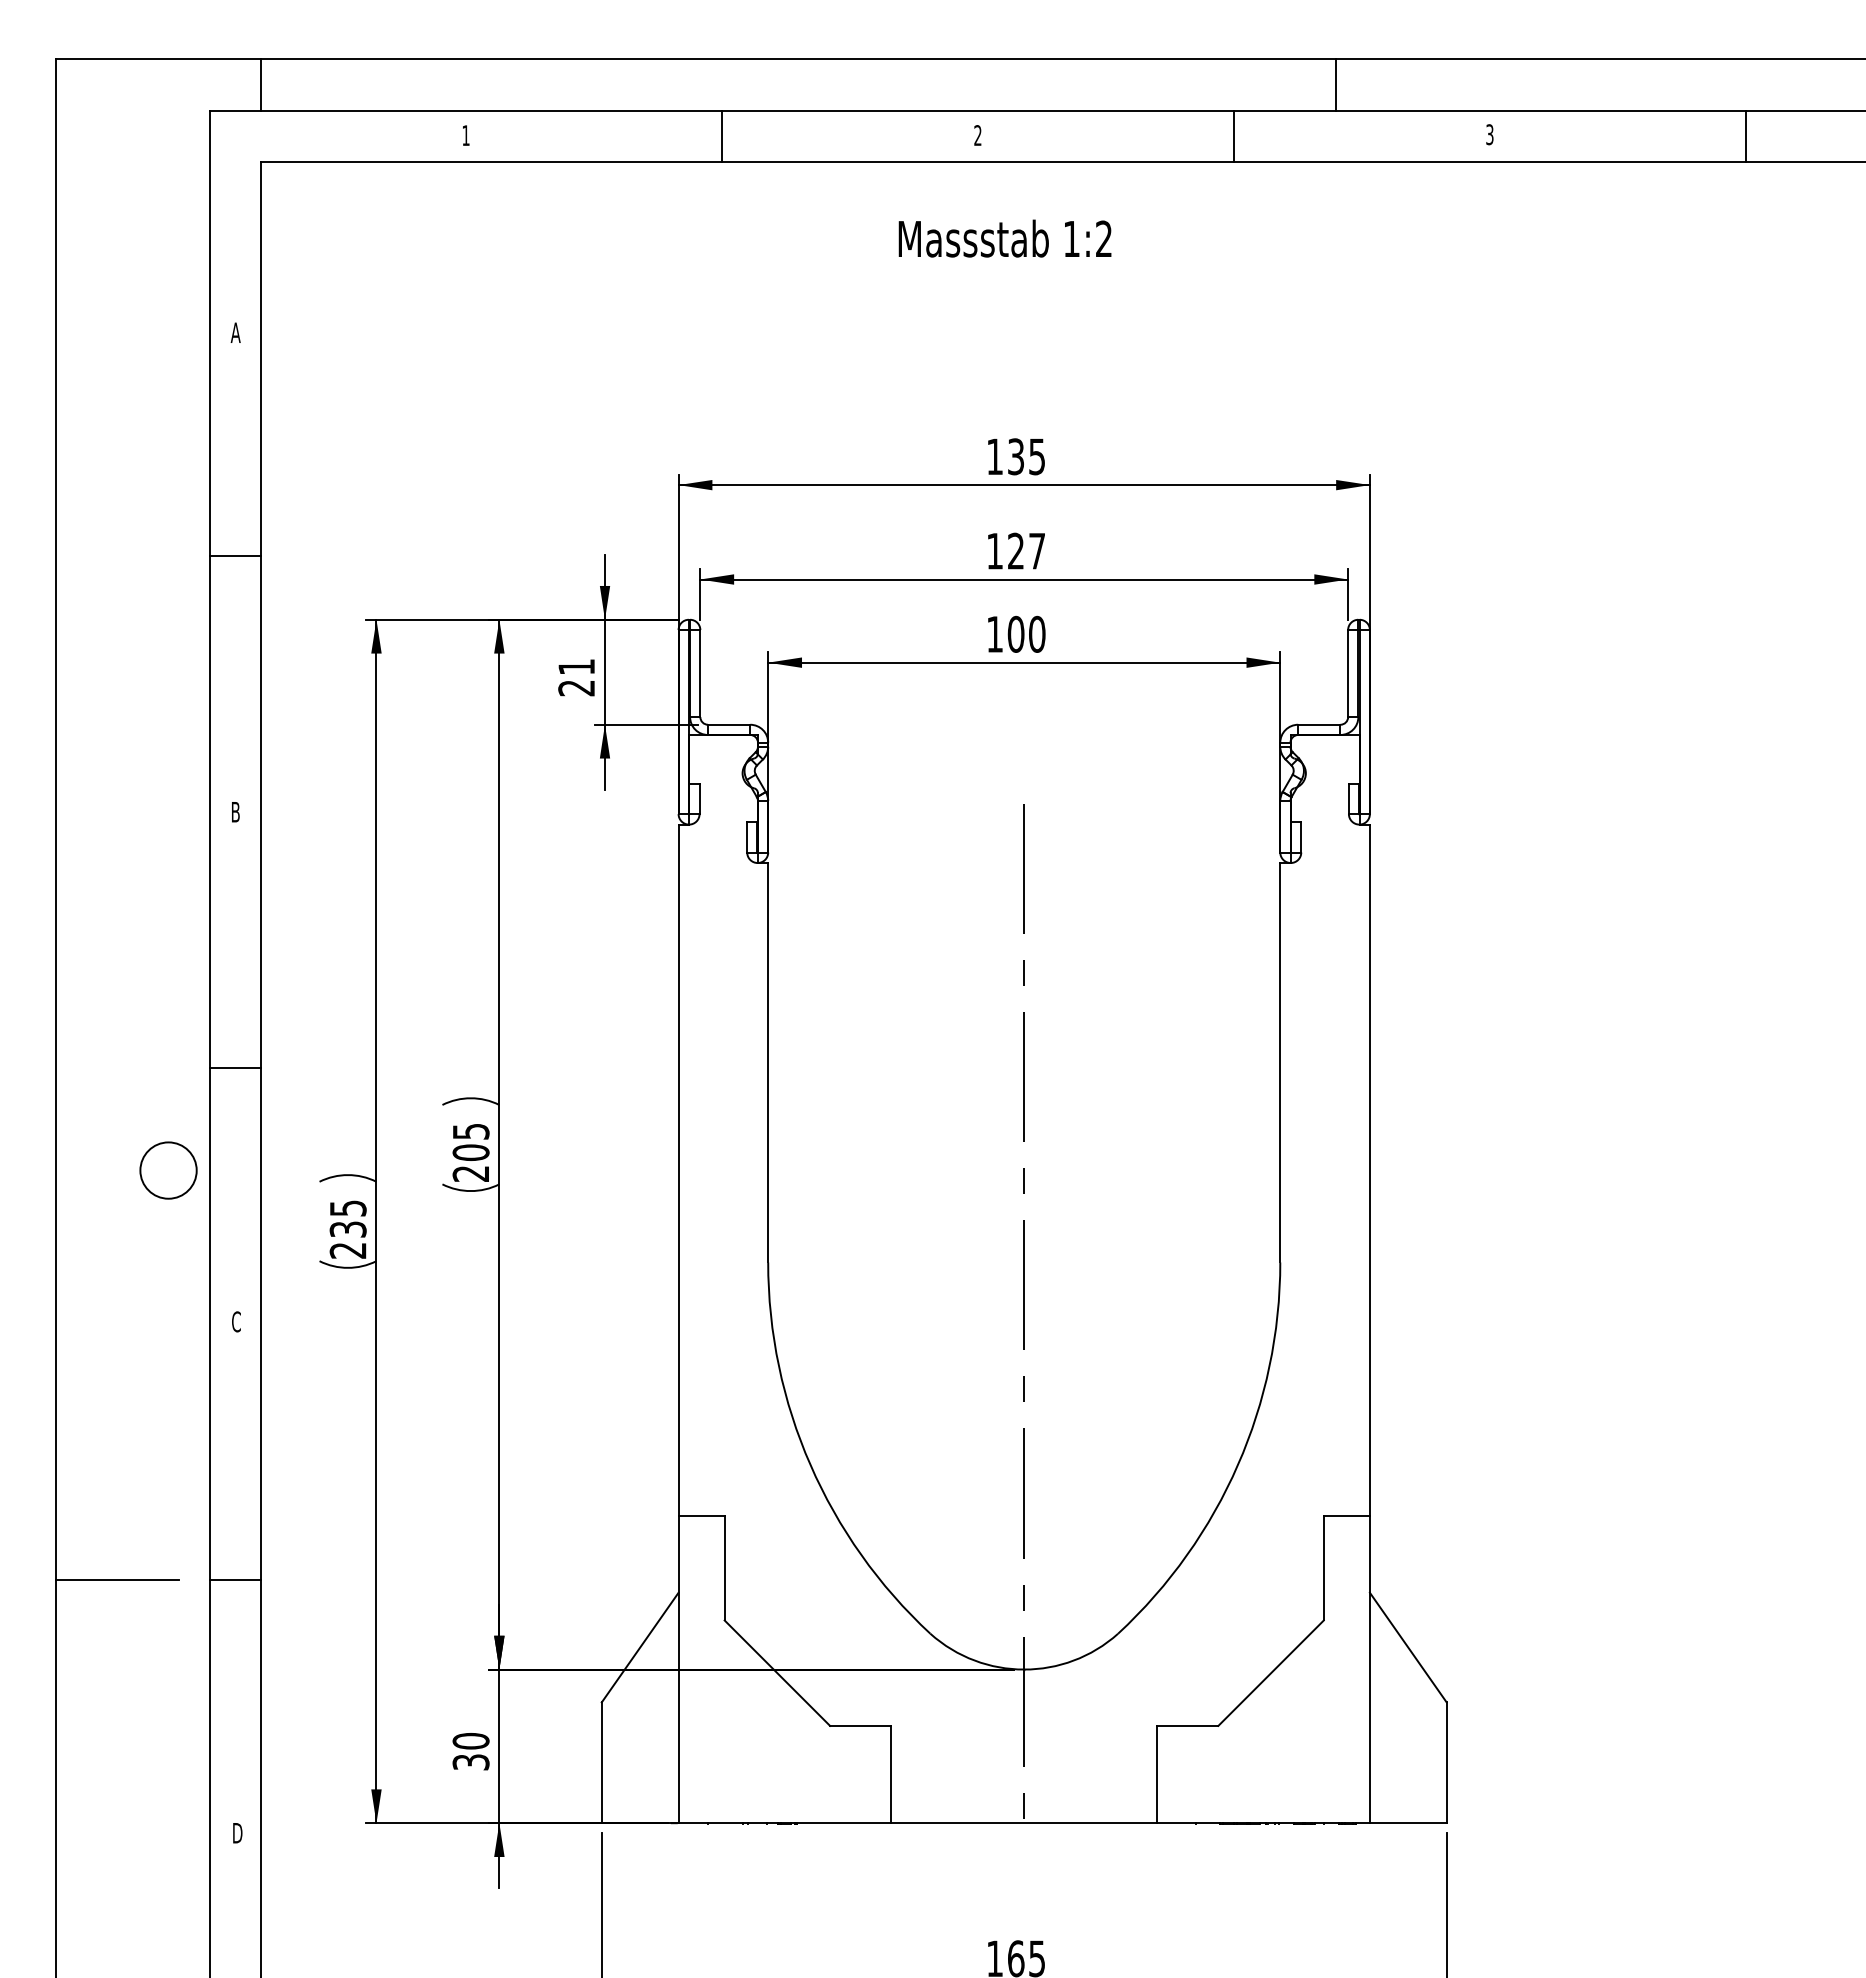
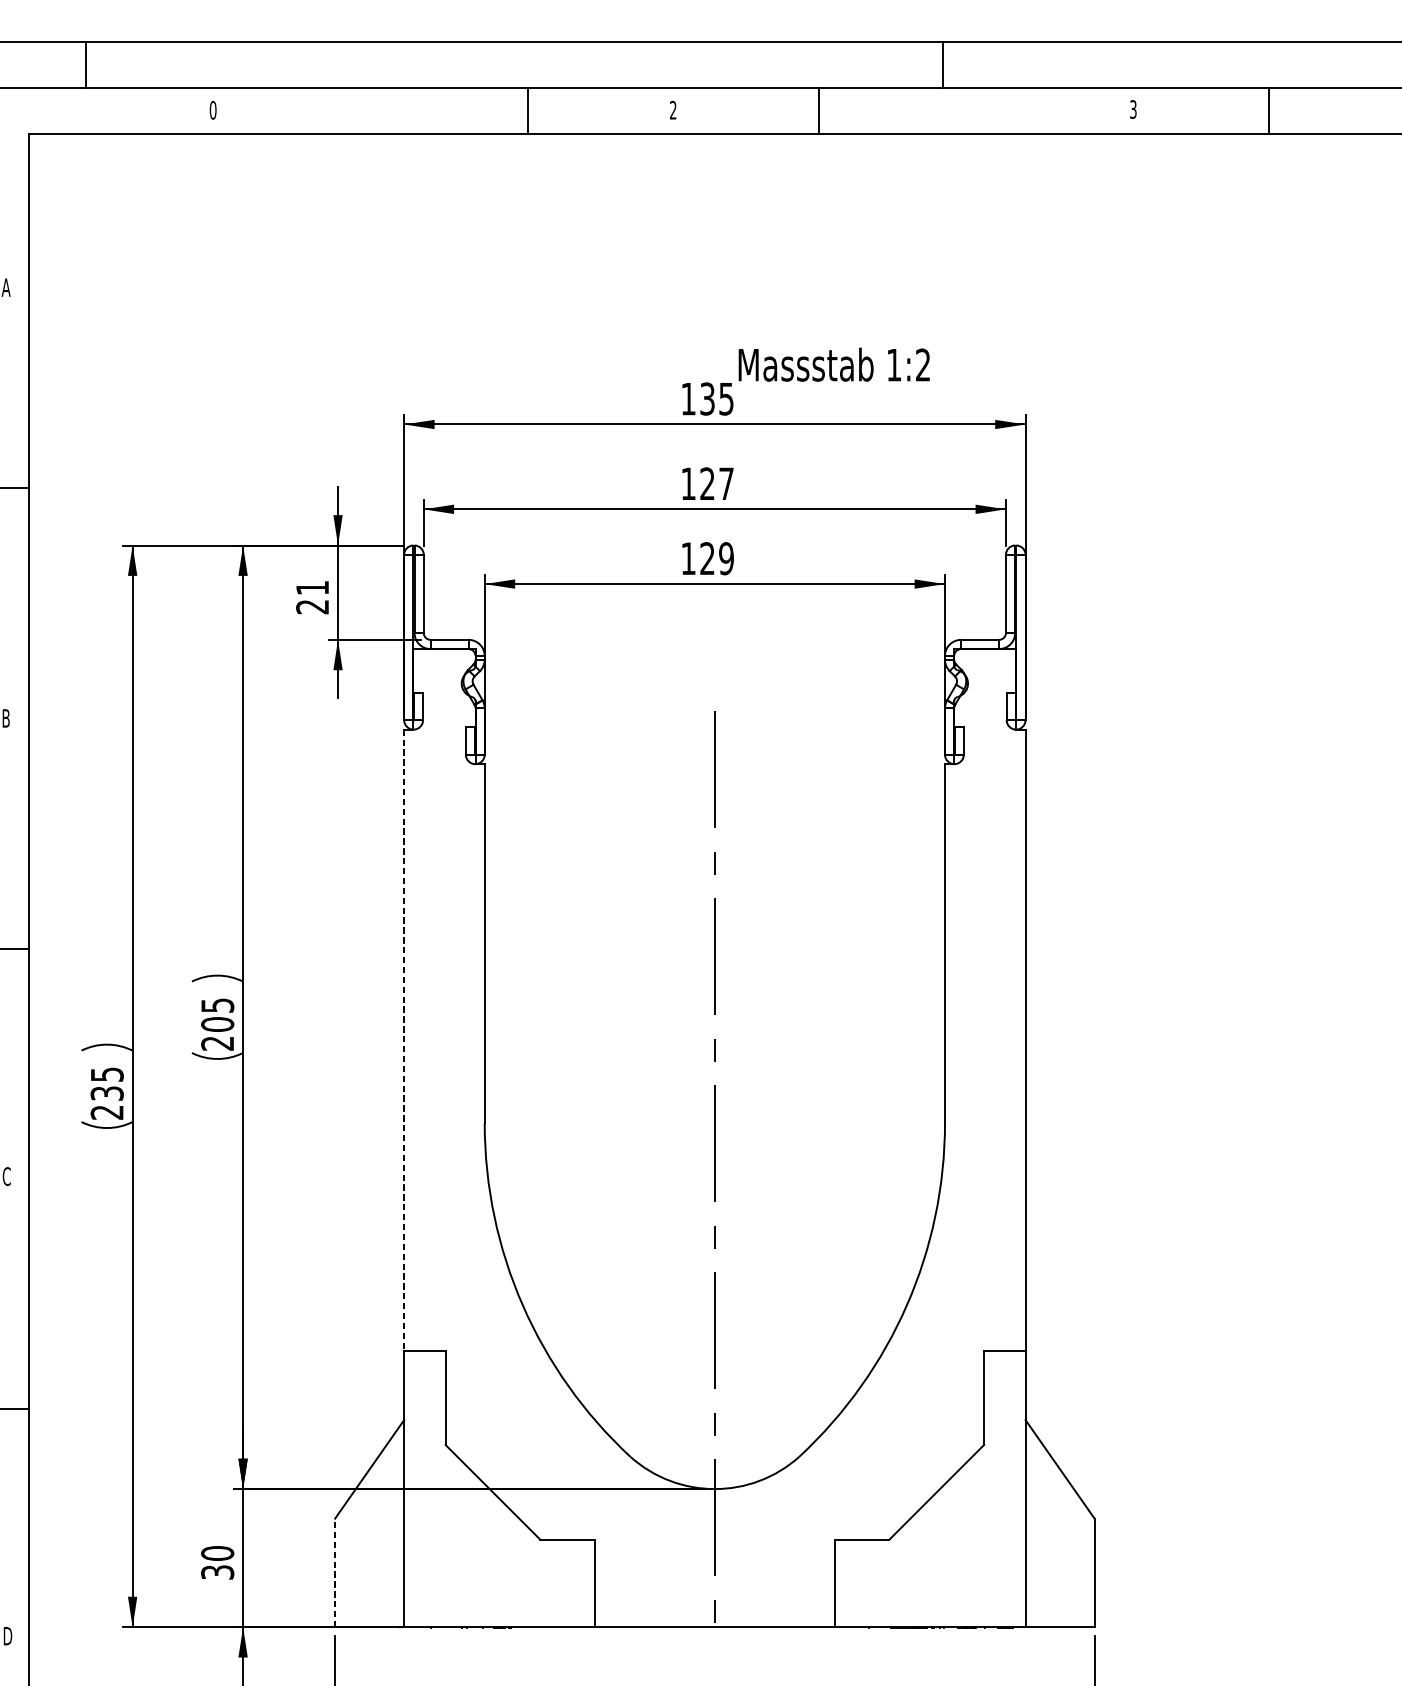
line: (260, 84) -> (85, 64), moved
line: (1336, 84) -> (943, 64), moved
text: (465, 135) -> (212, 110), 1 -> 0
line: (721, 135) -> (528, 110), moved
line: (1233, 135) -> (818, 110), moved
line: (1745, 135) -> (1268, 110), moved
text: (1004, 238) -> (833, 364), moved
text: (1026, 633) -> (716, 557), 100 -> 129
line: (678, 1170) -> (404, 1040), solid -> dashed
line: (601, 1762) -> (334, 1572), solid -> dashed

